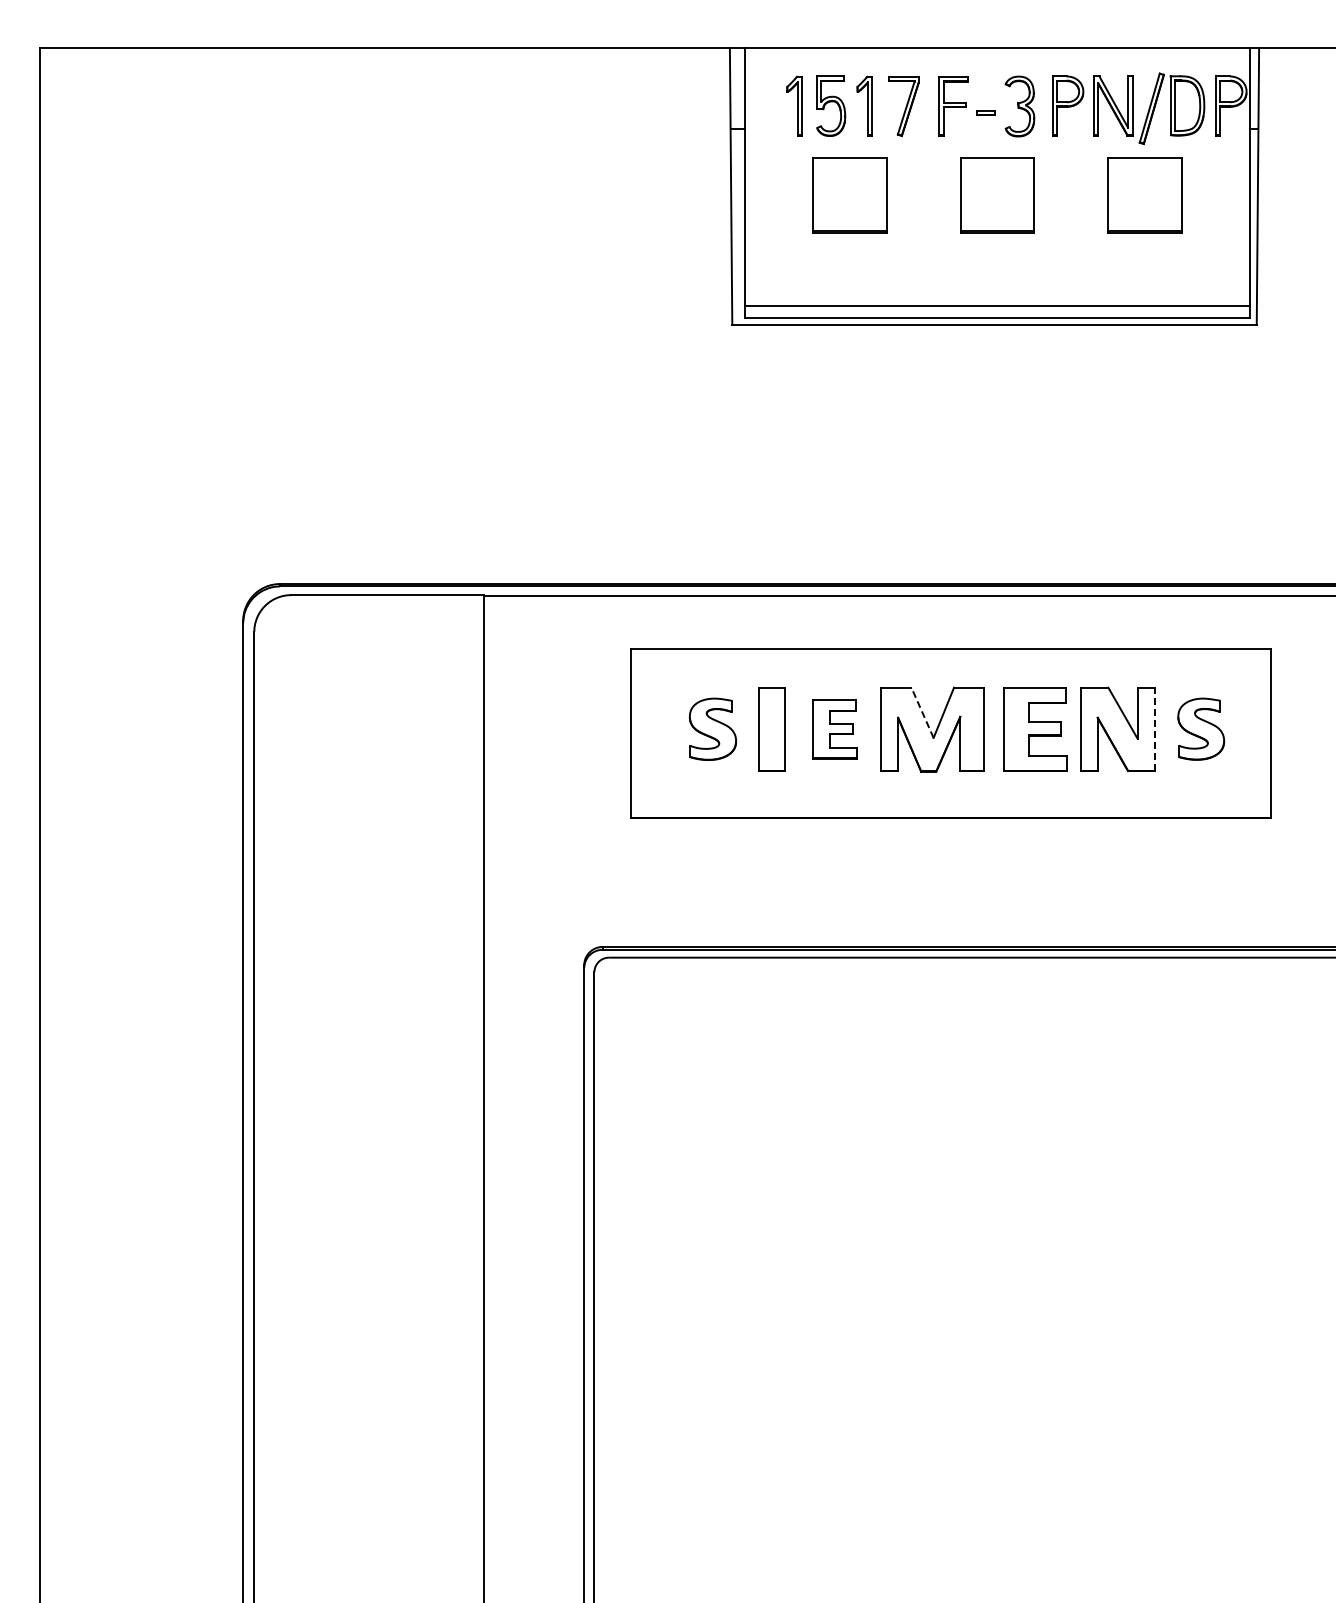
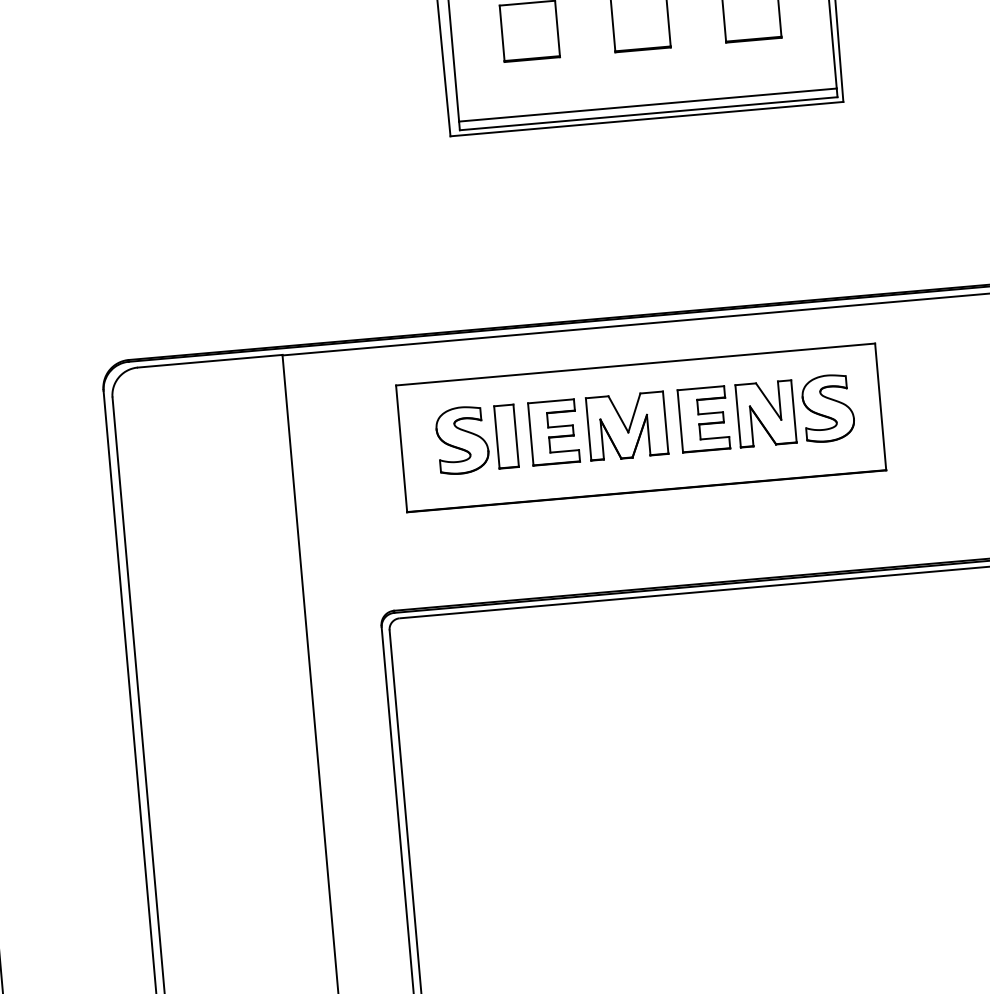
line: (922, 712) -> (618, 414), dashed -> solid
line: (1155, 728) -> (793, 410), dashed -> solid
part: (1200, 728) -> (827, 407), size x1.43
part: (712, 729) -> (462, 440), size x1.43
part: (834, 729) -> (553, 432), size x1.43

